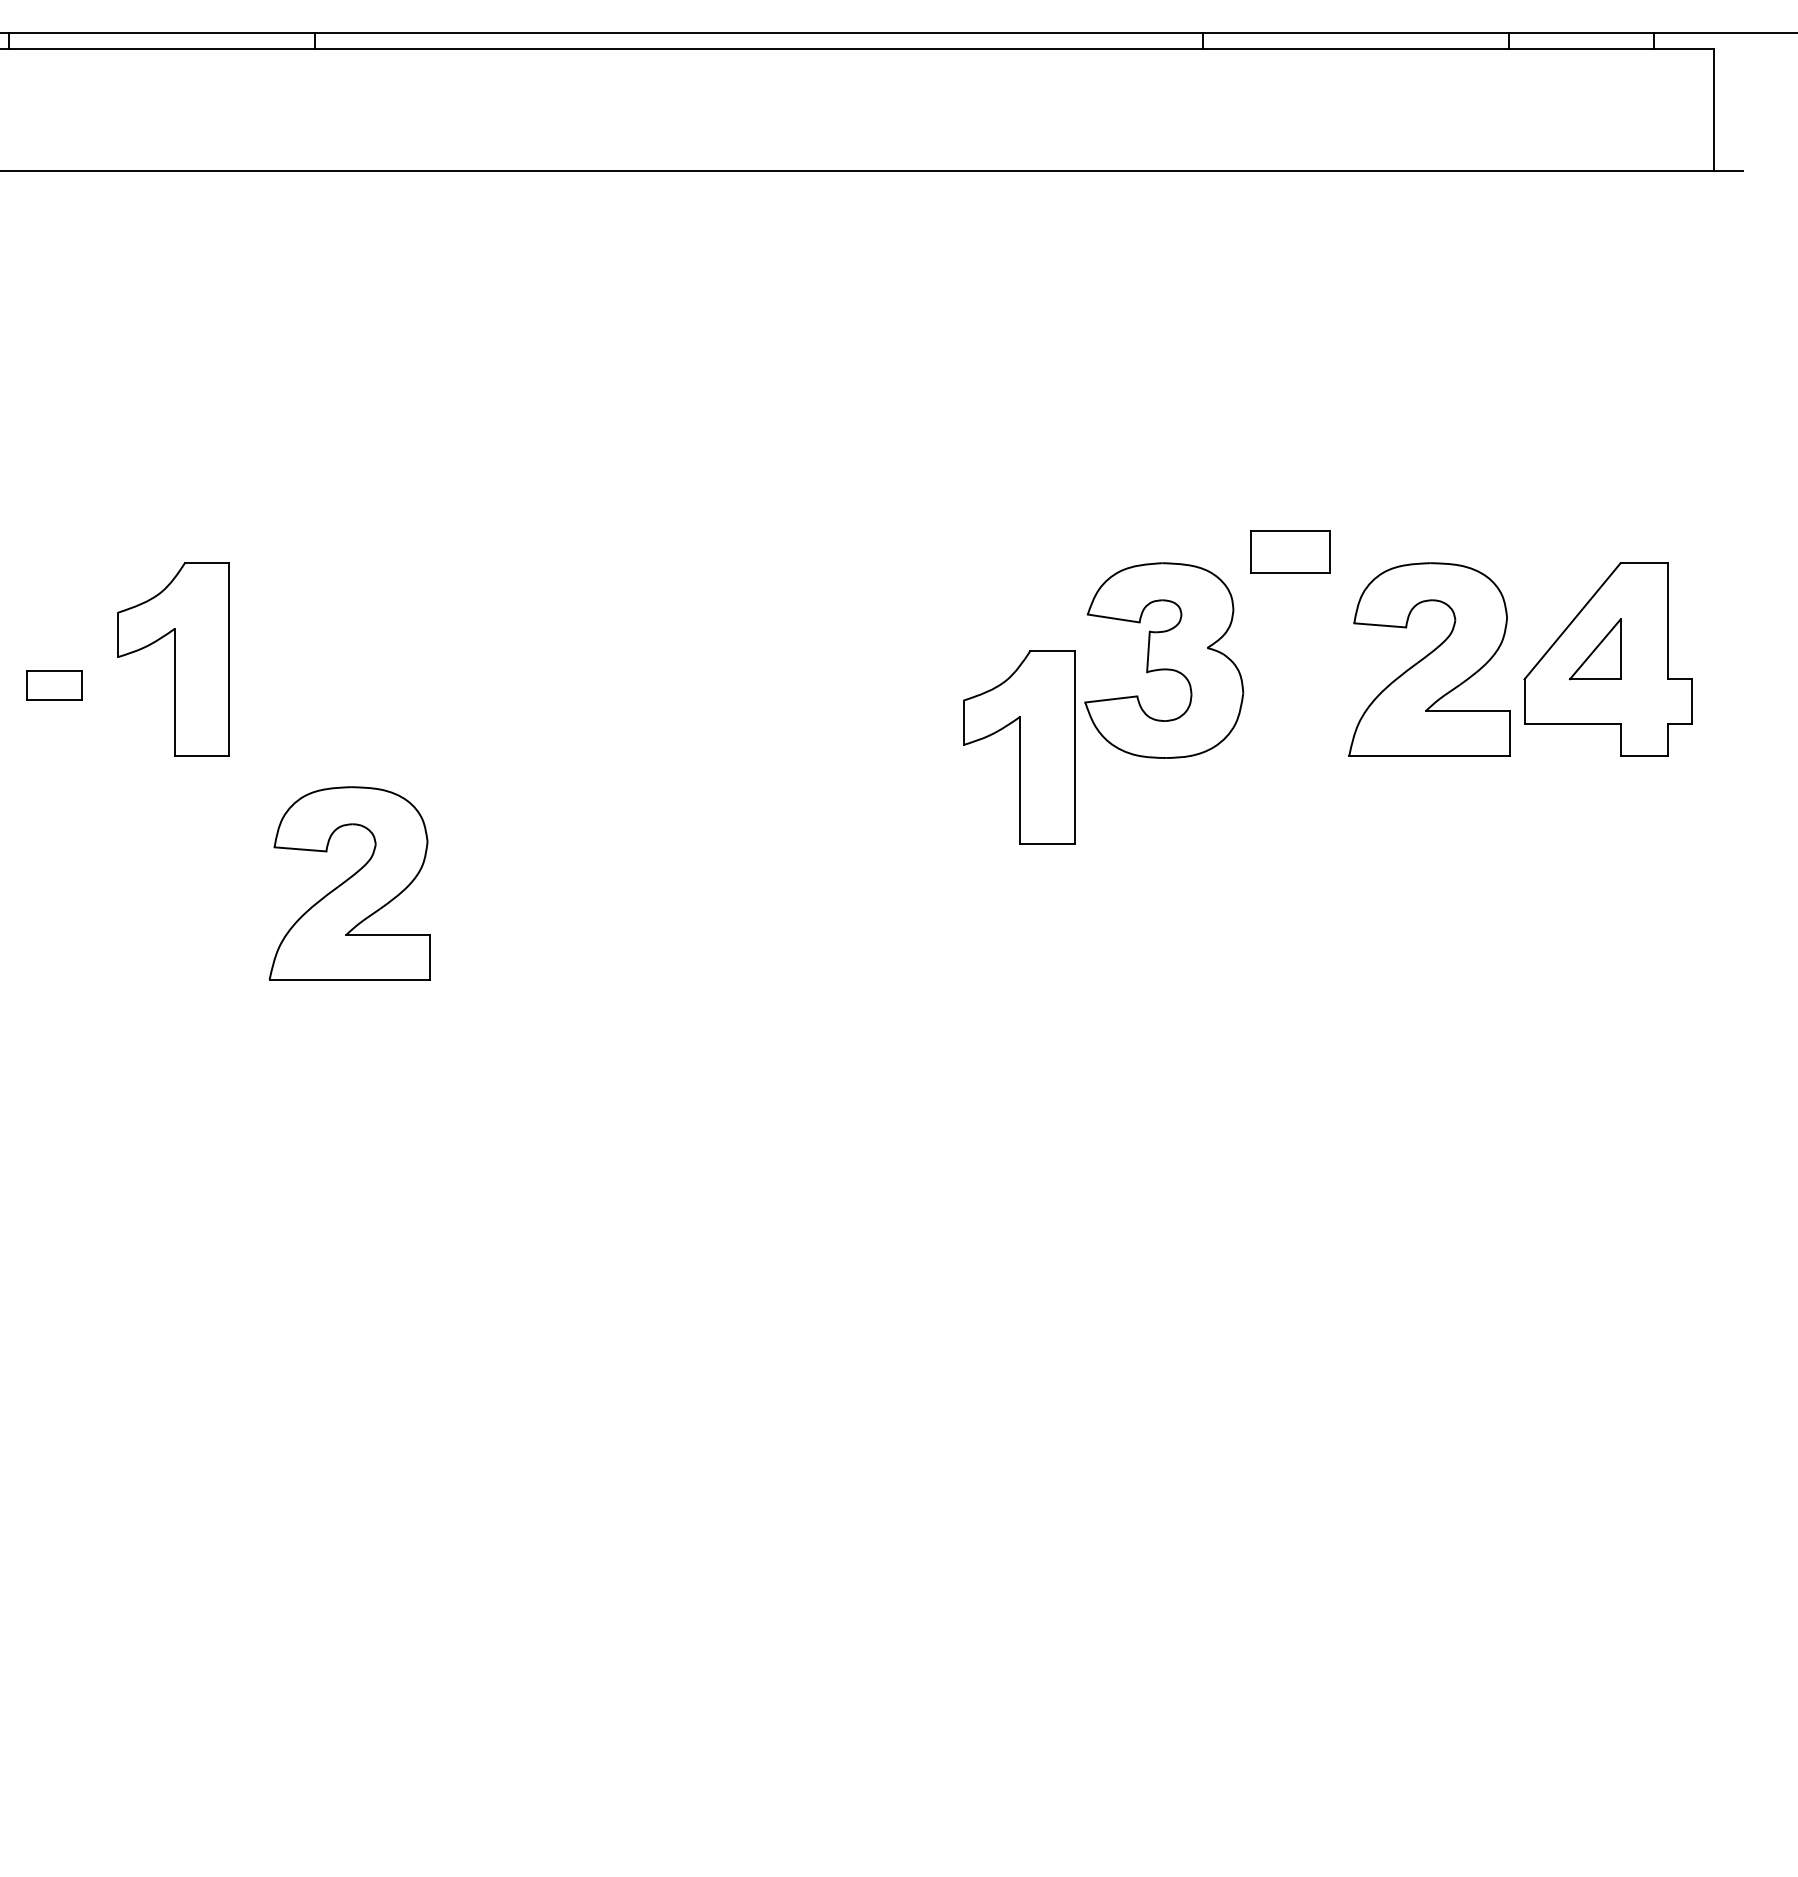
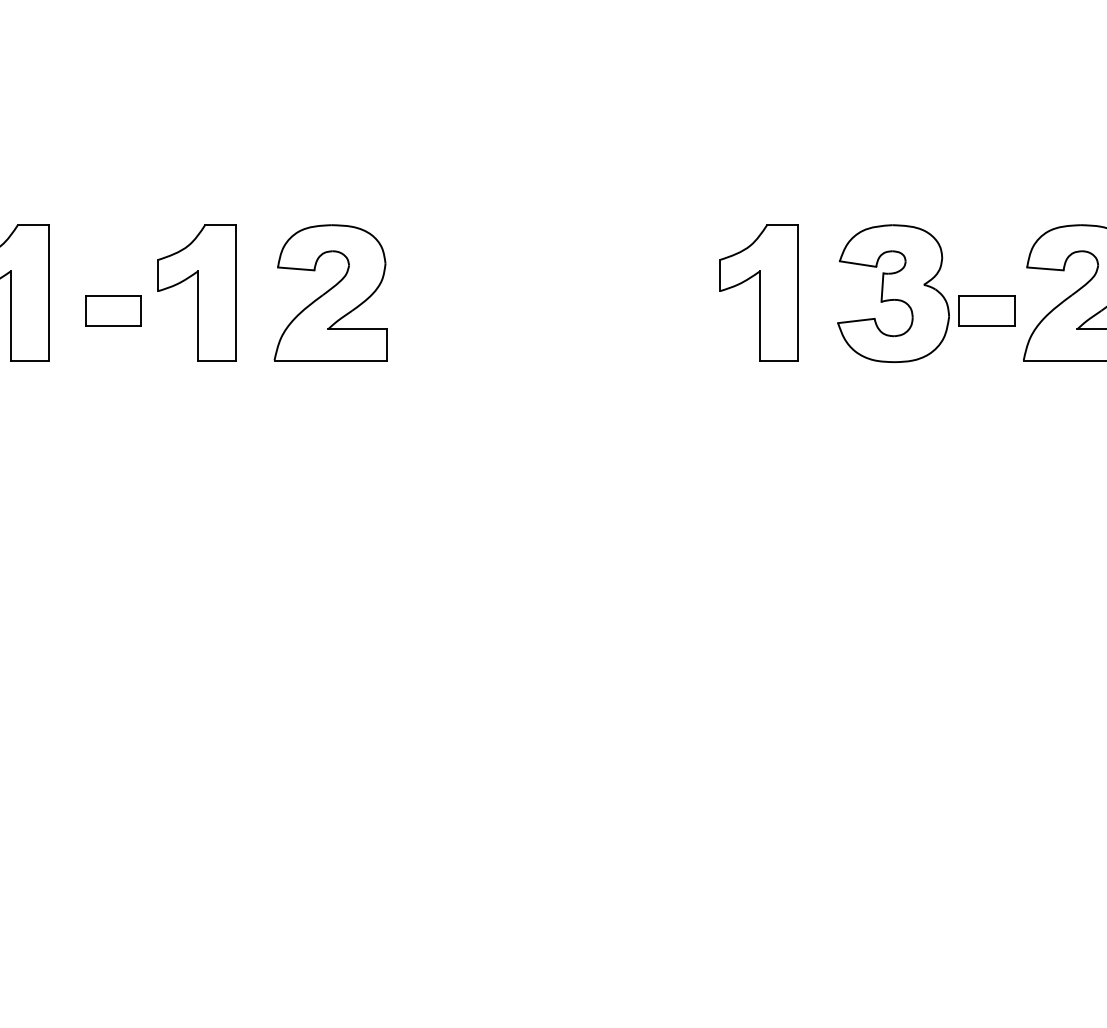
part: (1290, 551) -> (987, 310), moved
part: (54, 684) -> (113, 310), size x1.43
part: (1019, 747) -> (759, 292), moved
part: (349, 883) -> (330, 292), moved

